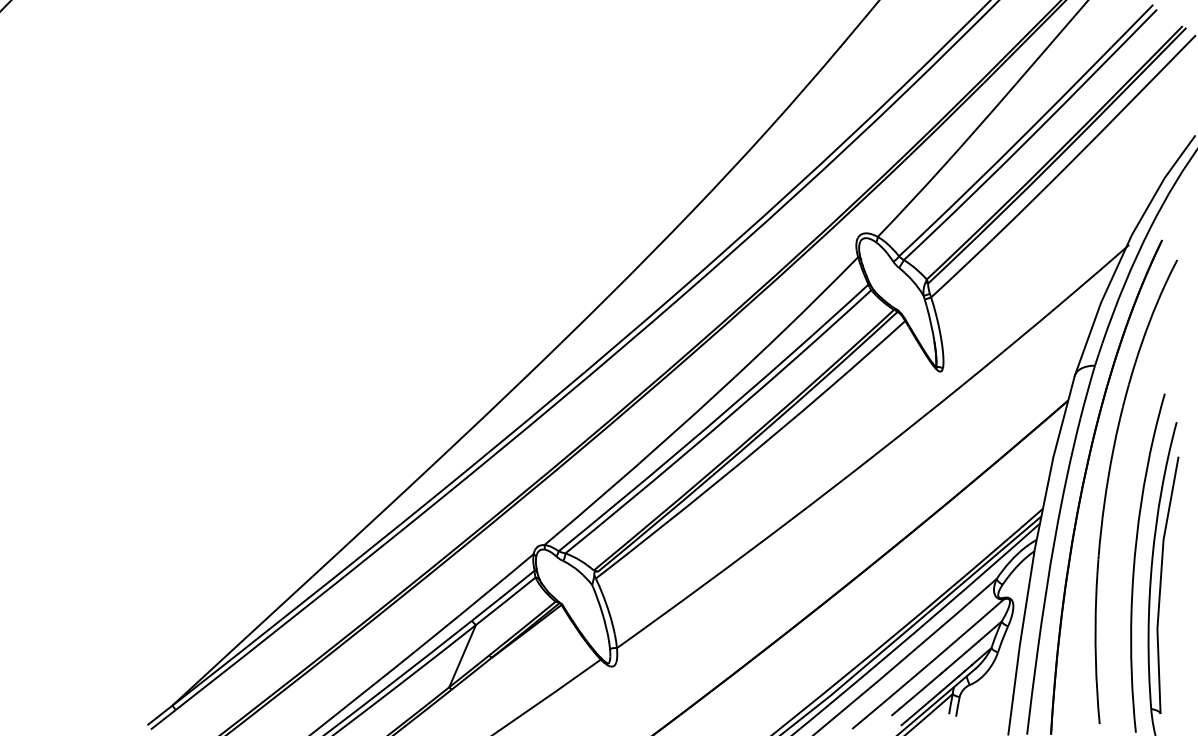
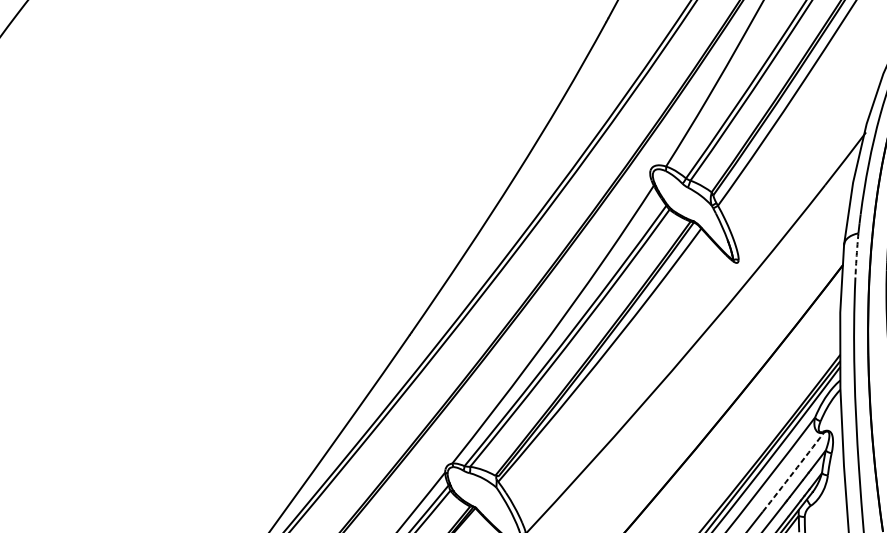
arc: (1087, 392) -> (856, 255), solid -> dashed
arc: (957, 640) -> (793, 472), solid -> dashed

